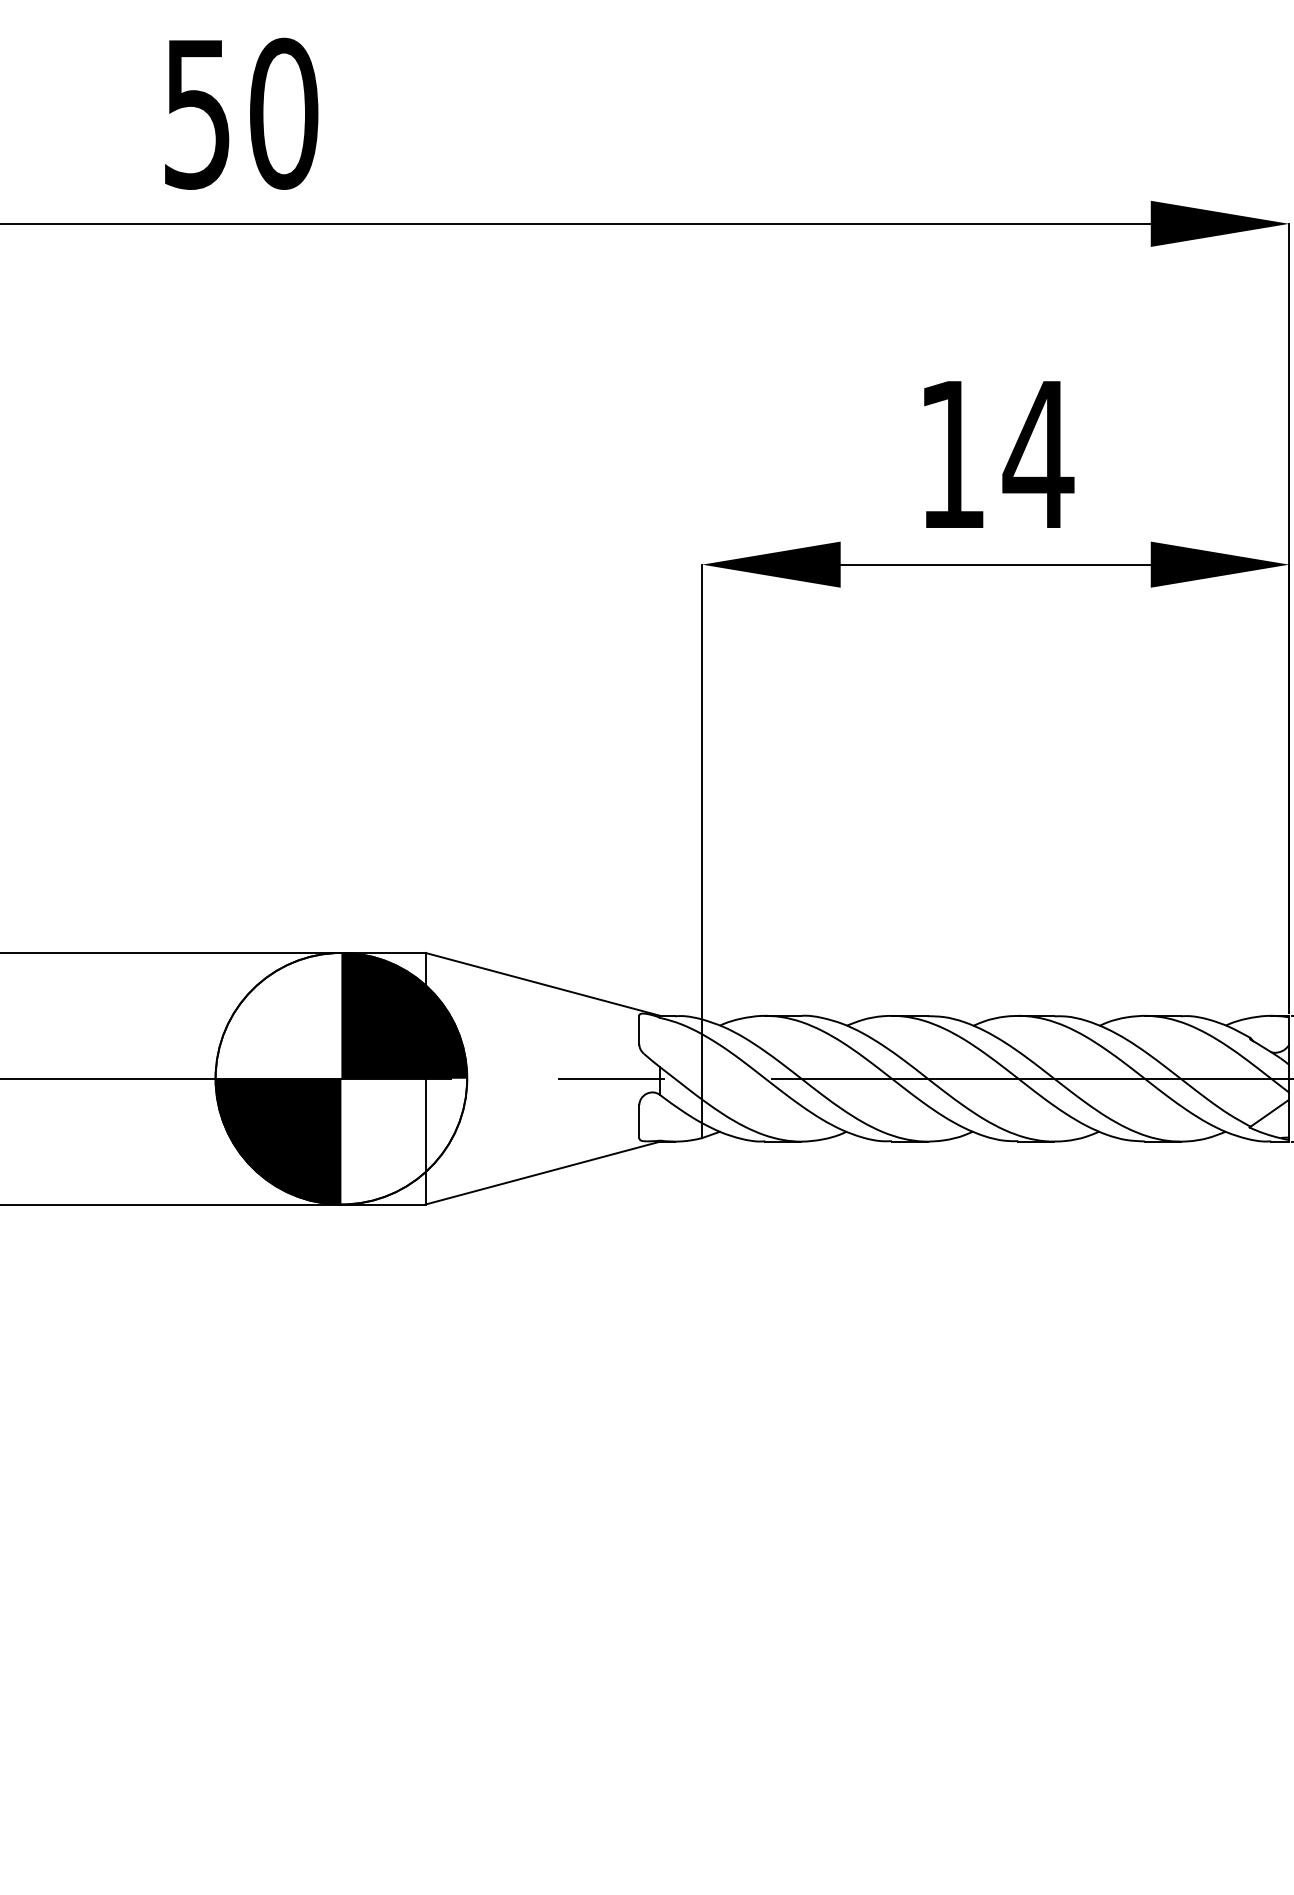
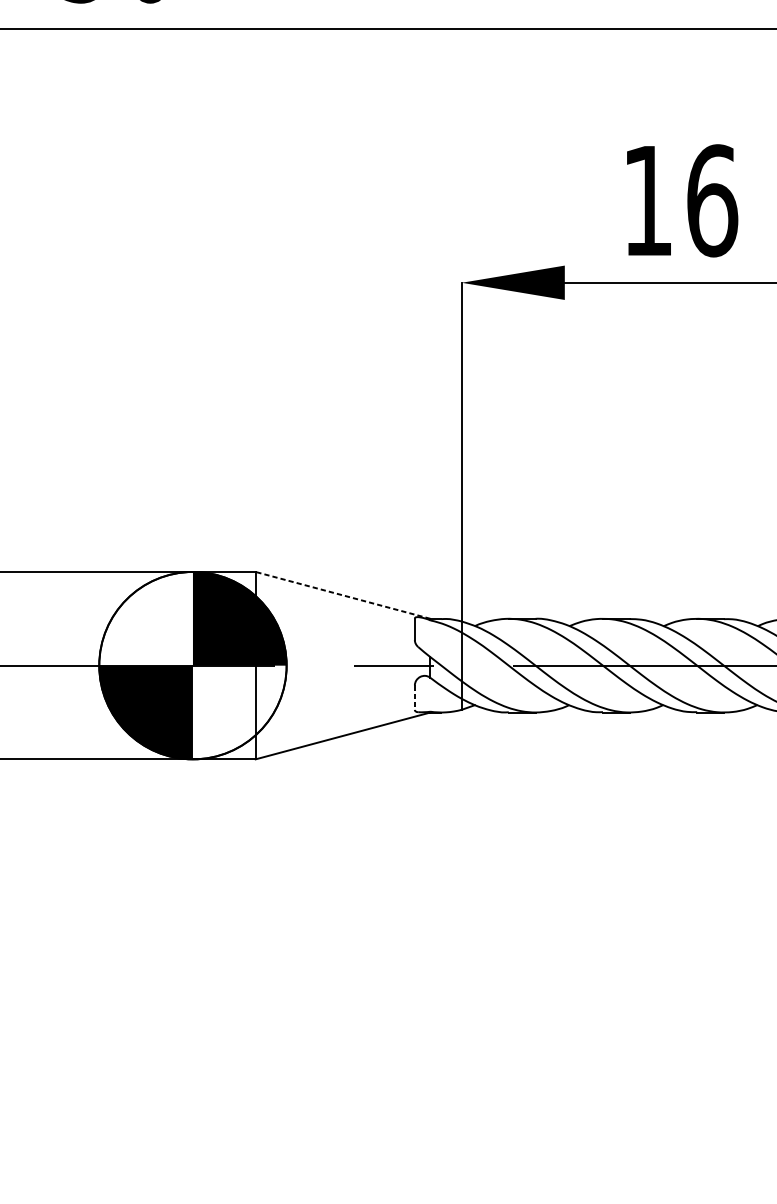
text: (1038, 454) -> (712, 200), 14 -> 16
line: (542, 984) -> (342, 595), solid -> dashed
line: (639, 1122) -> (414, 698), solid -> dashed

